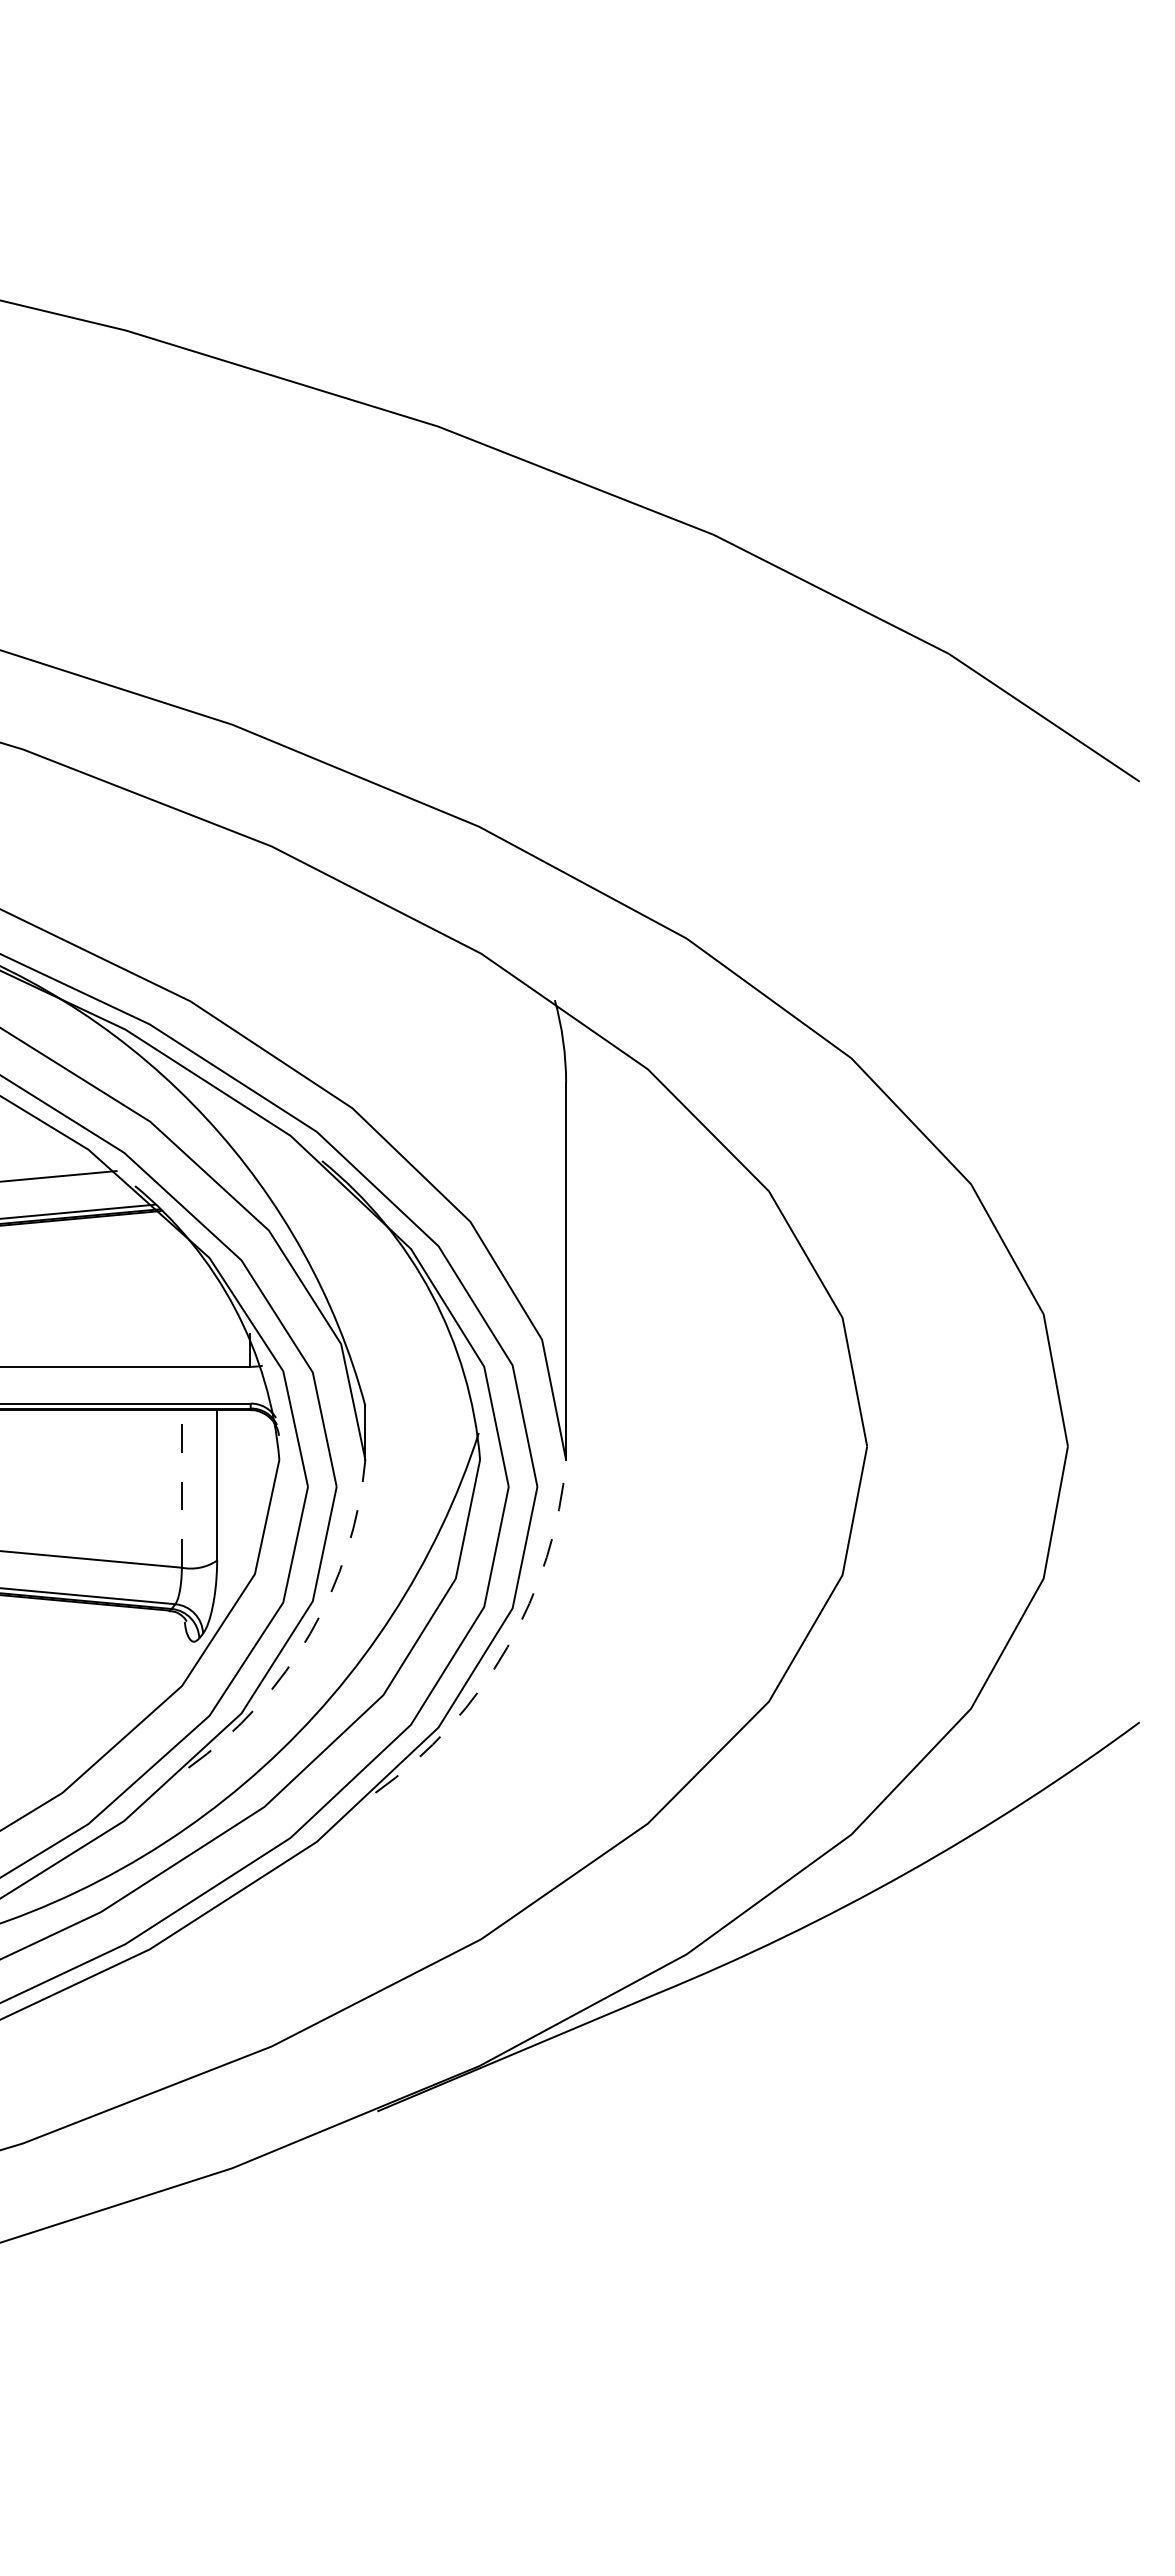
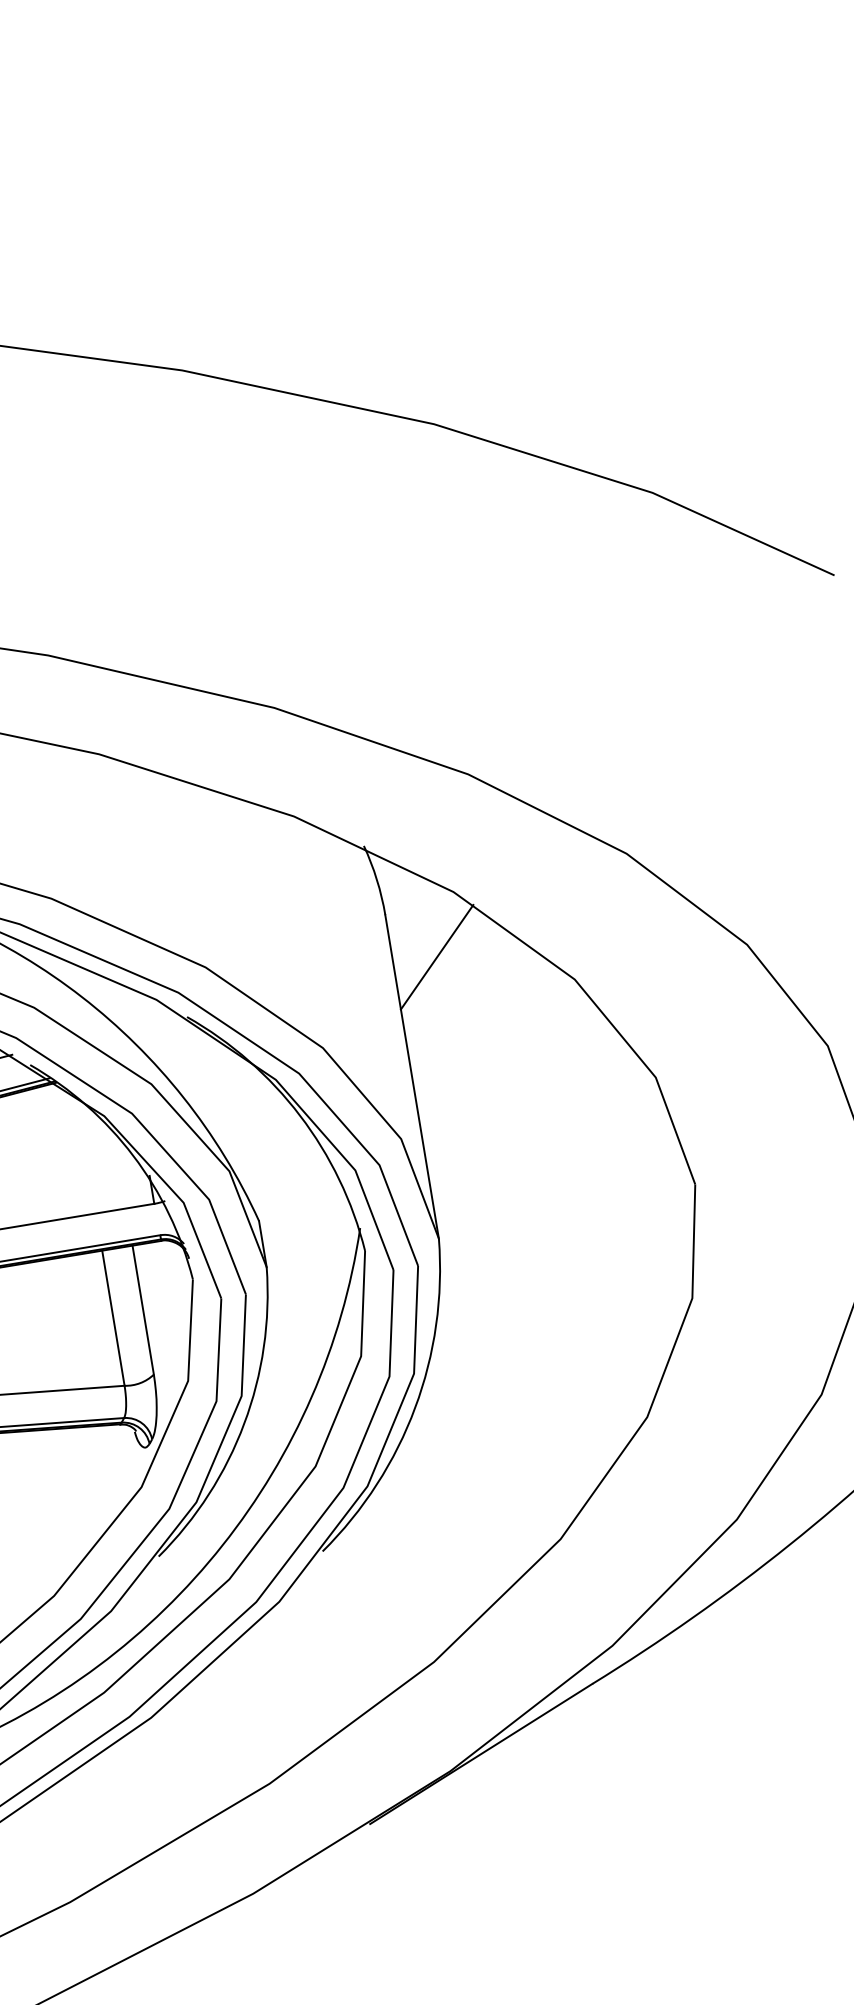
line: (616, 1139) -> (436, 956), added
line: (181, 1488) -> (113, 1317), dashed -> solid
arc: (310, 1633) -> (244, 1423), dashed -> solid
arc: (507, 1647) -> (415, 1407), dashed -> solid

